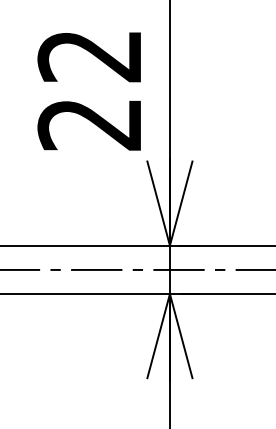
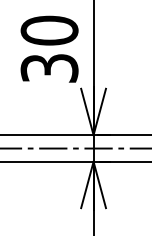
text: (89, 88) -> (49, 48), 22 -> 30

